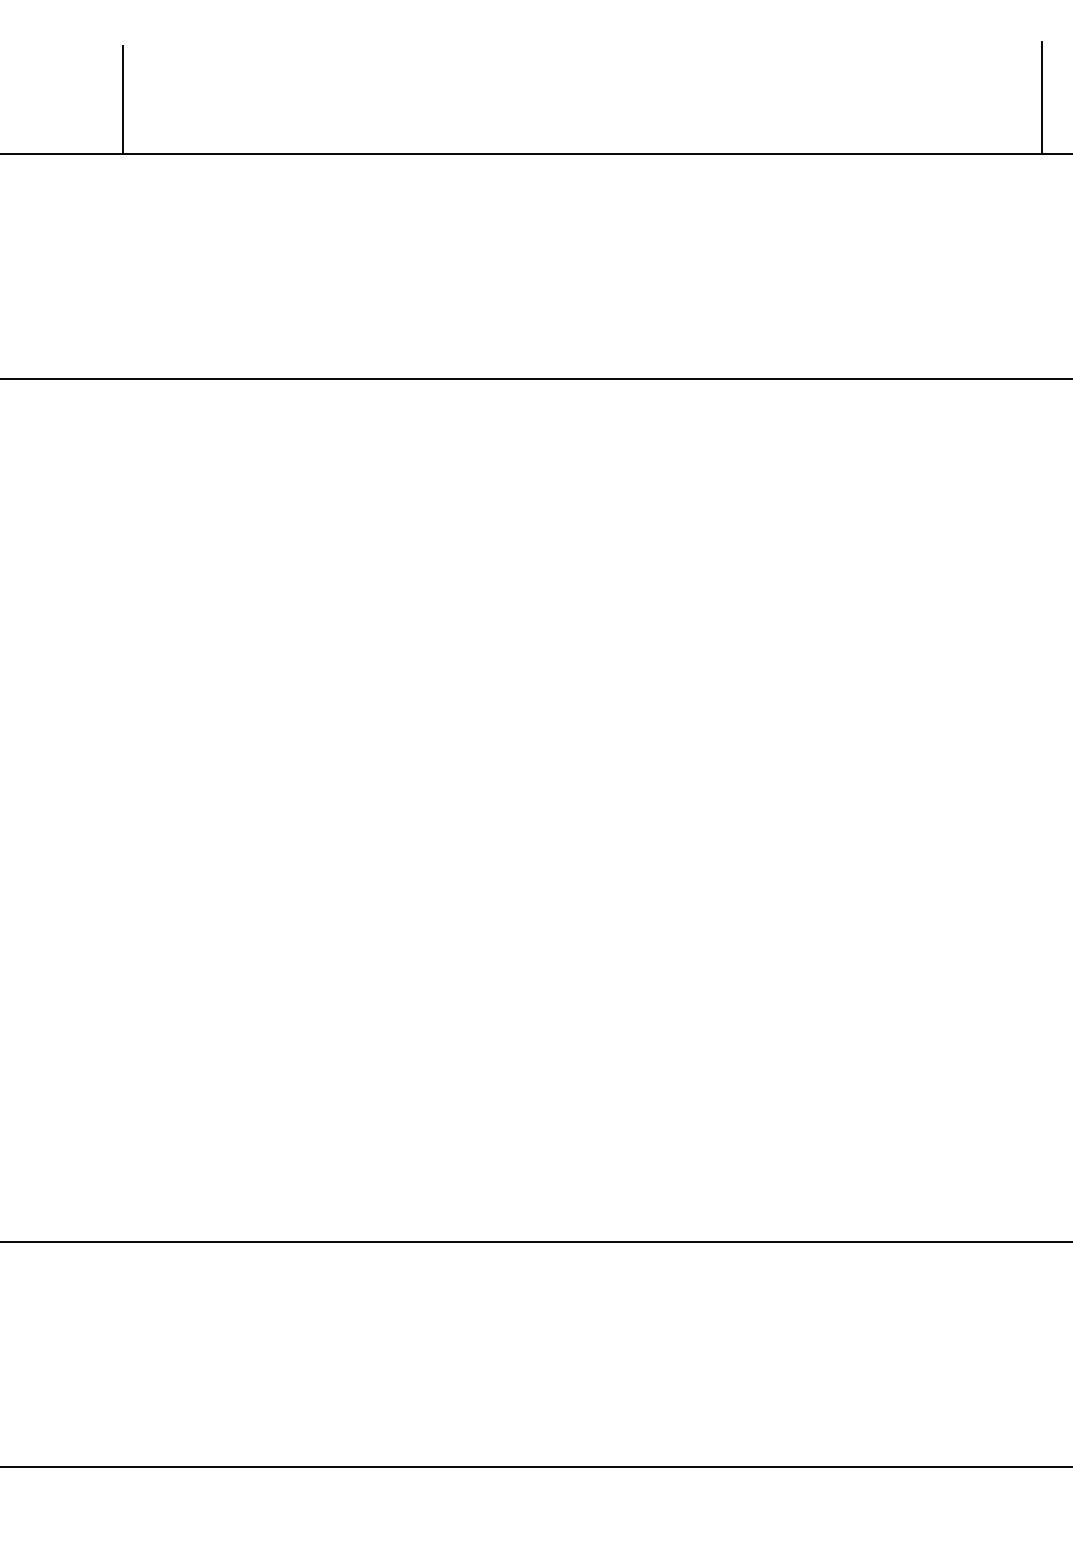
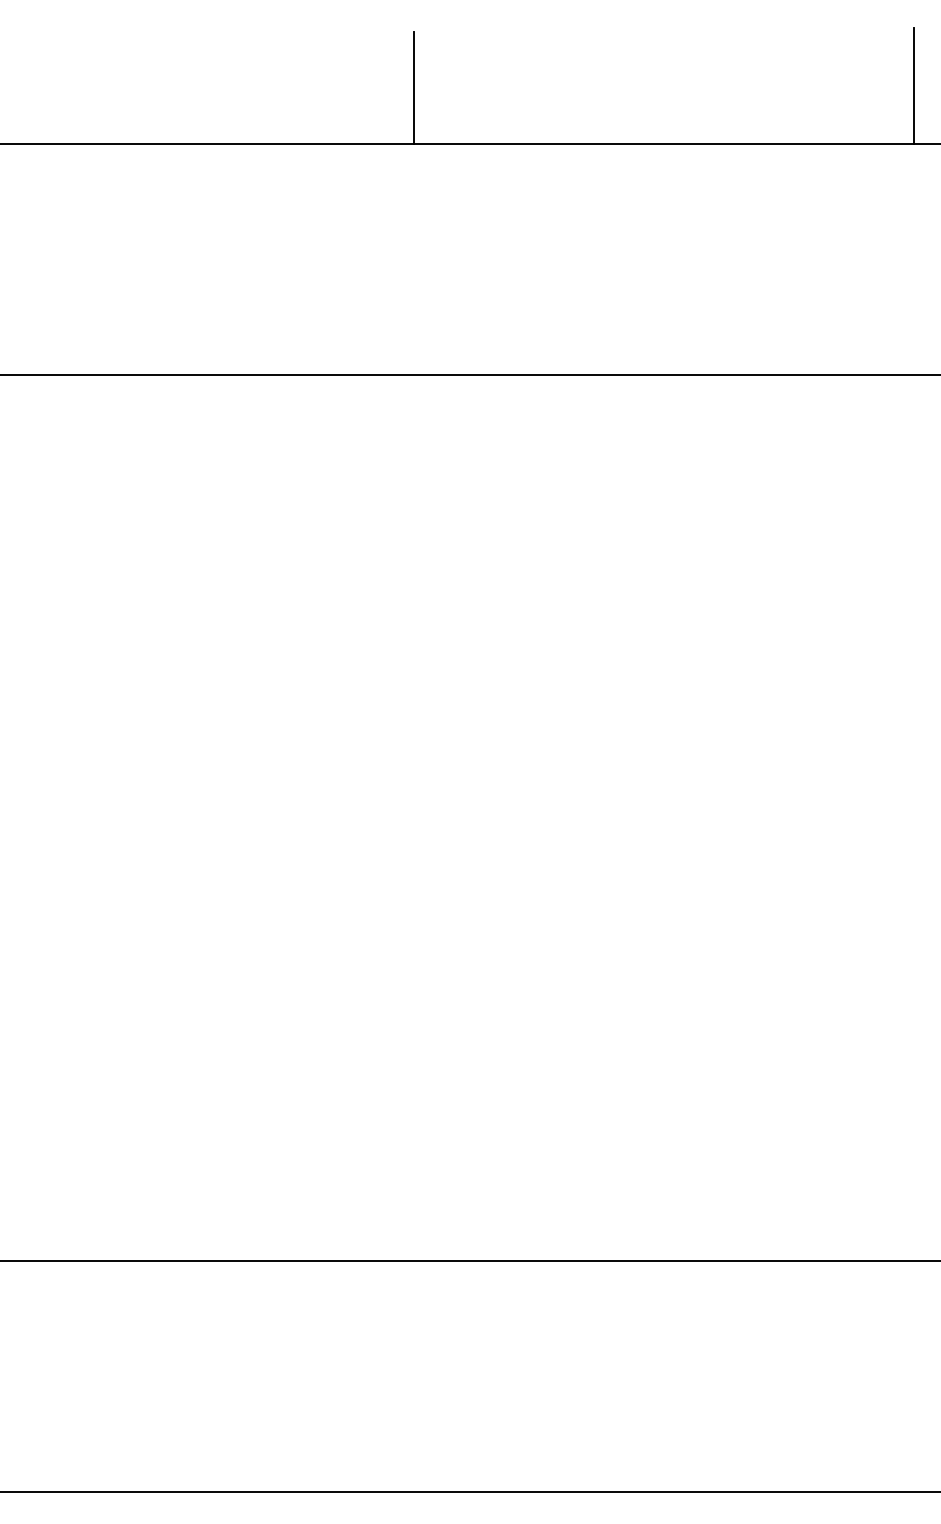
line: (554, 99) -> (413, 87), added

